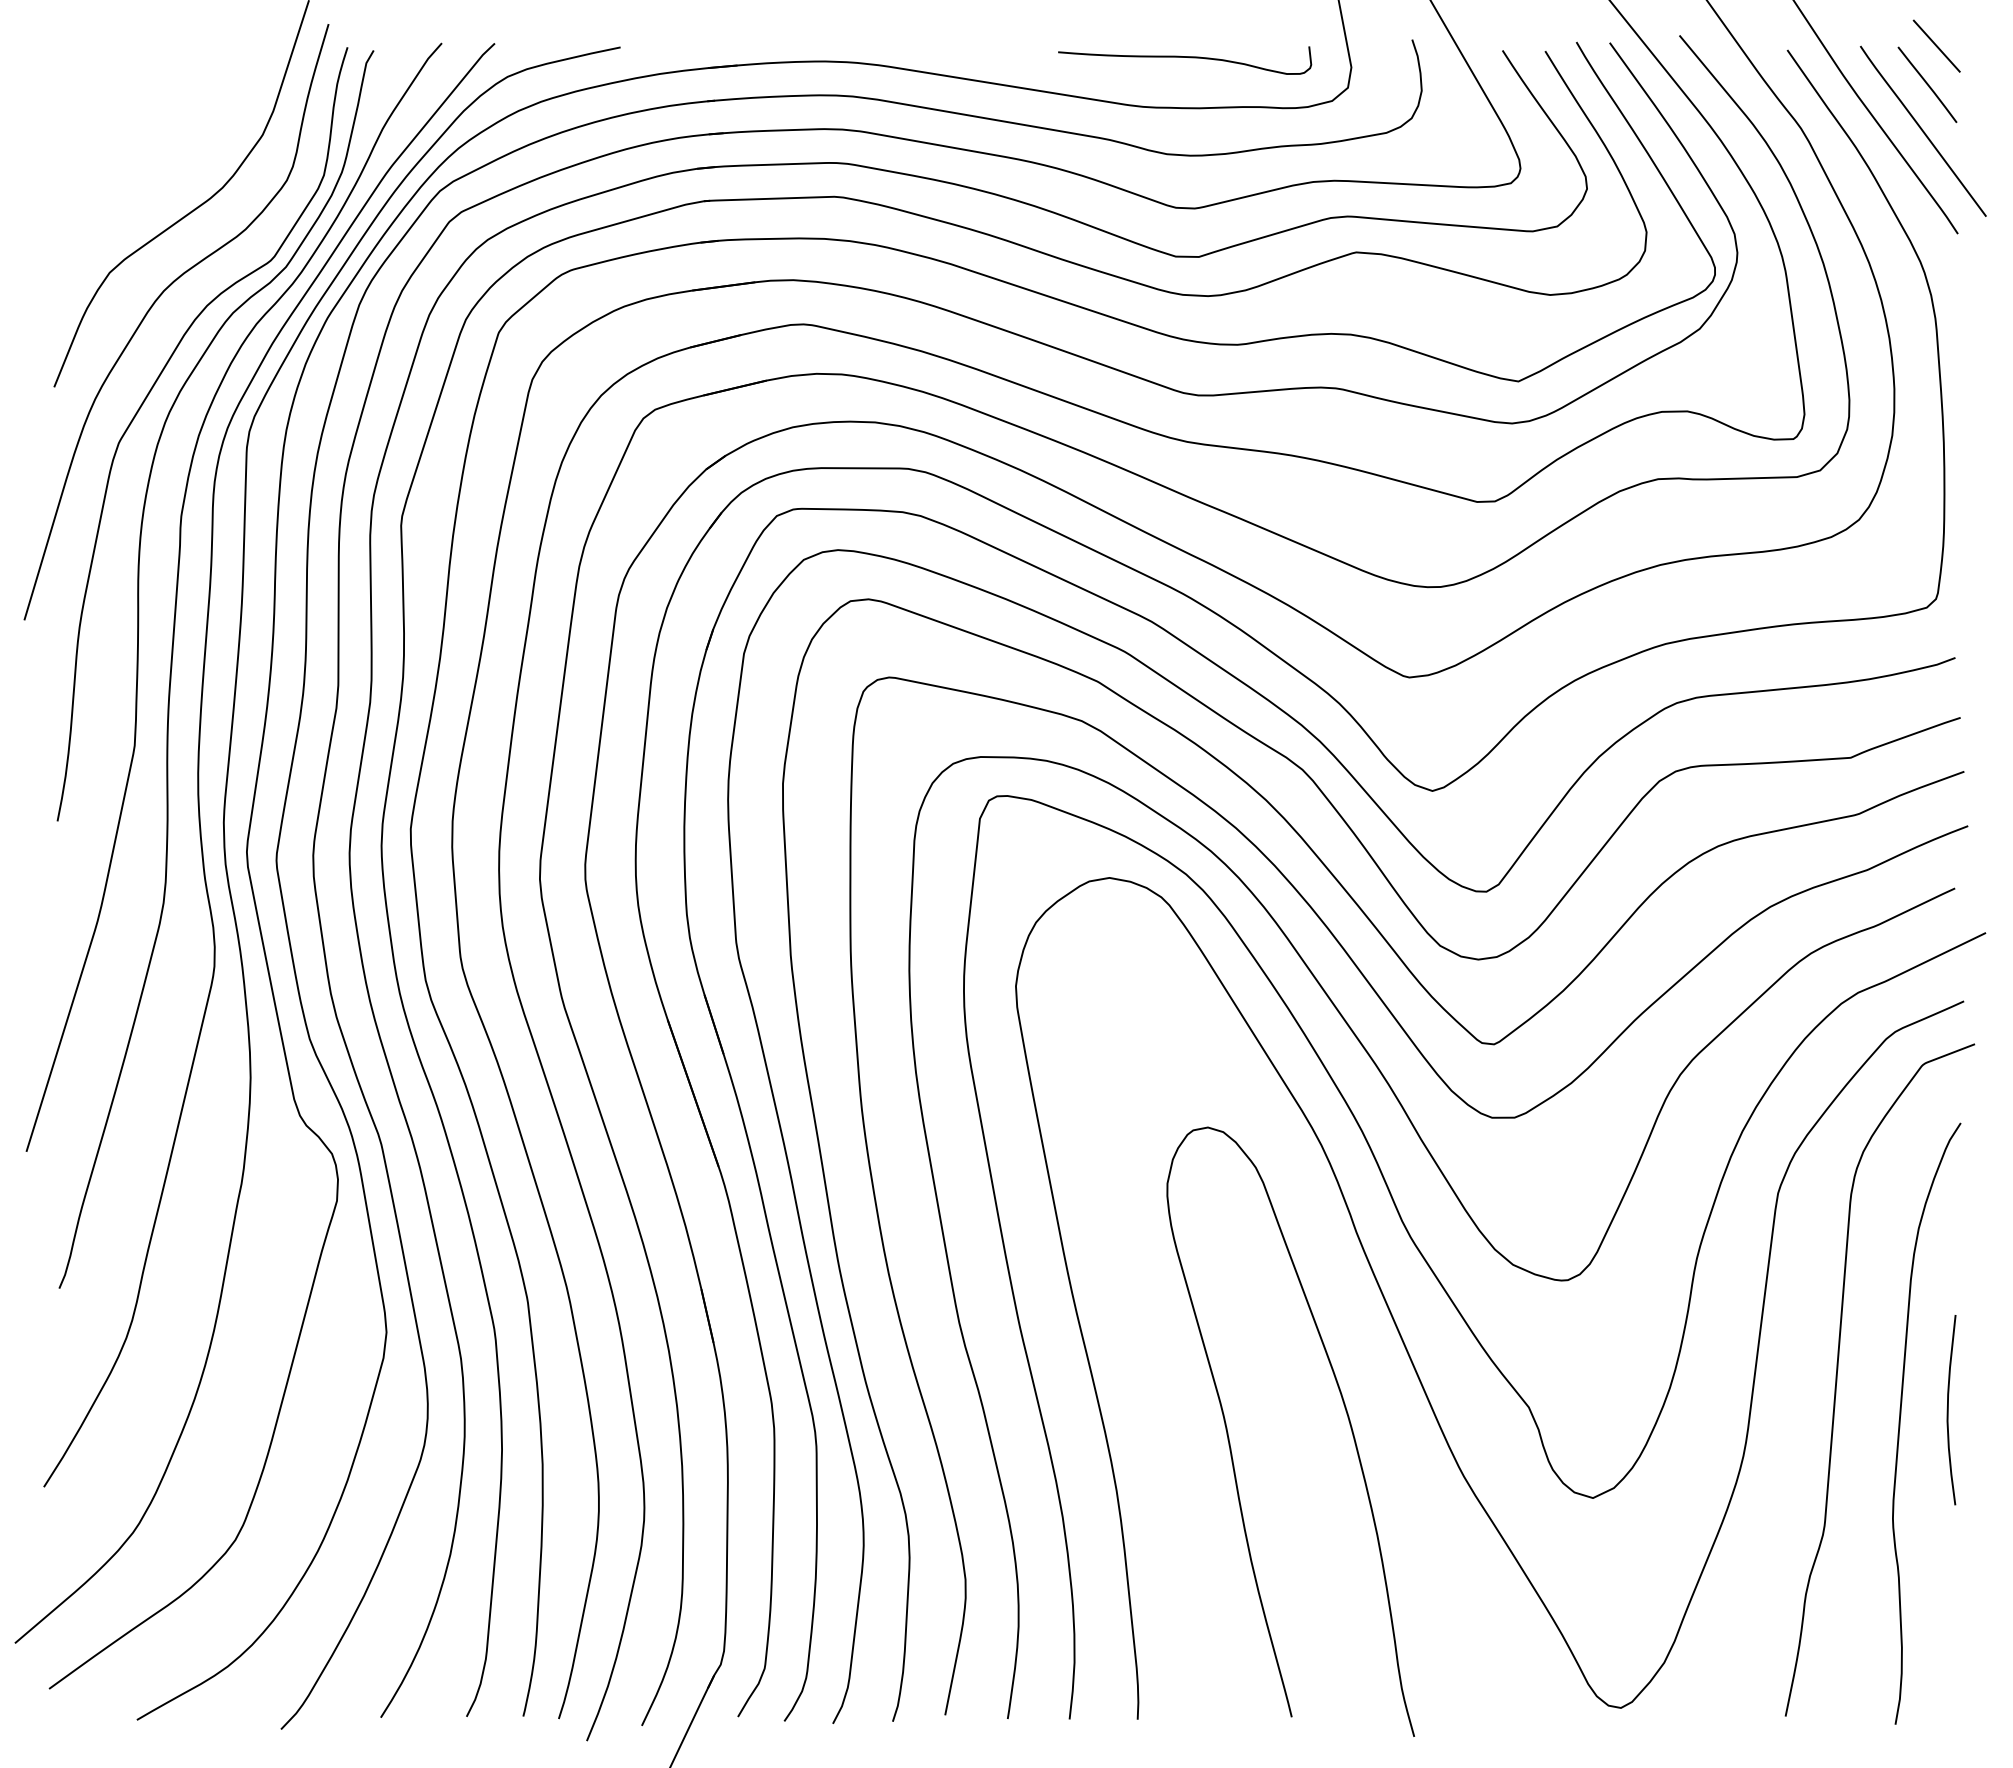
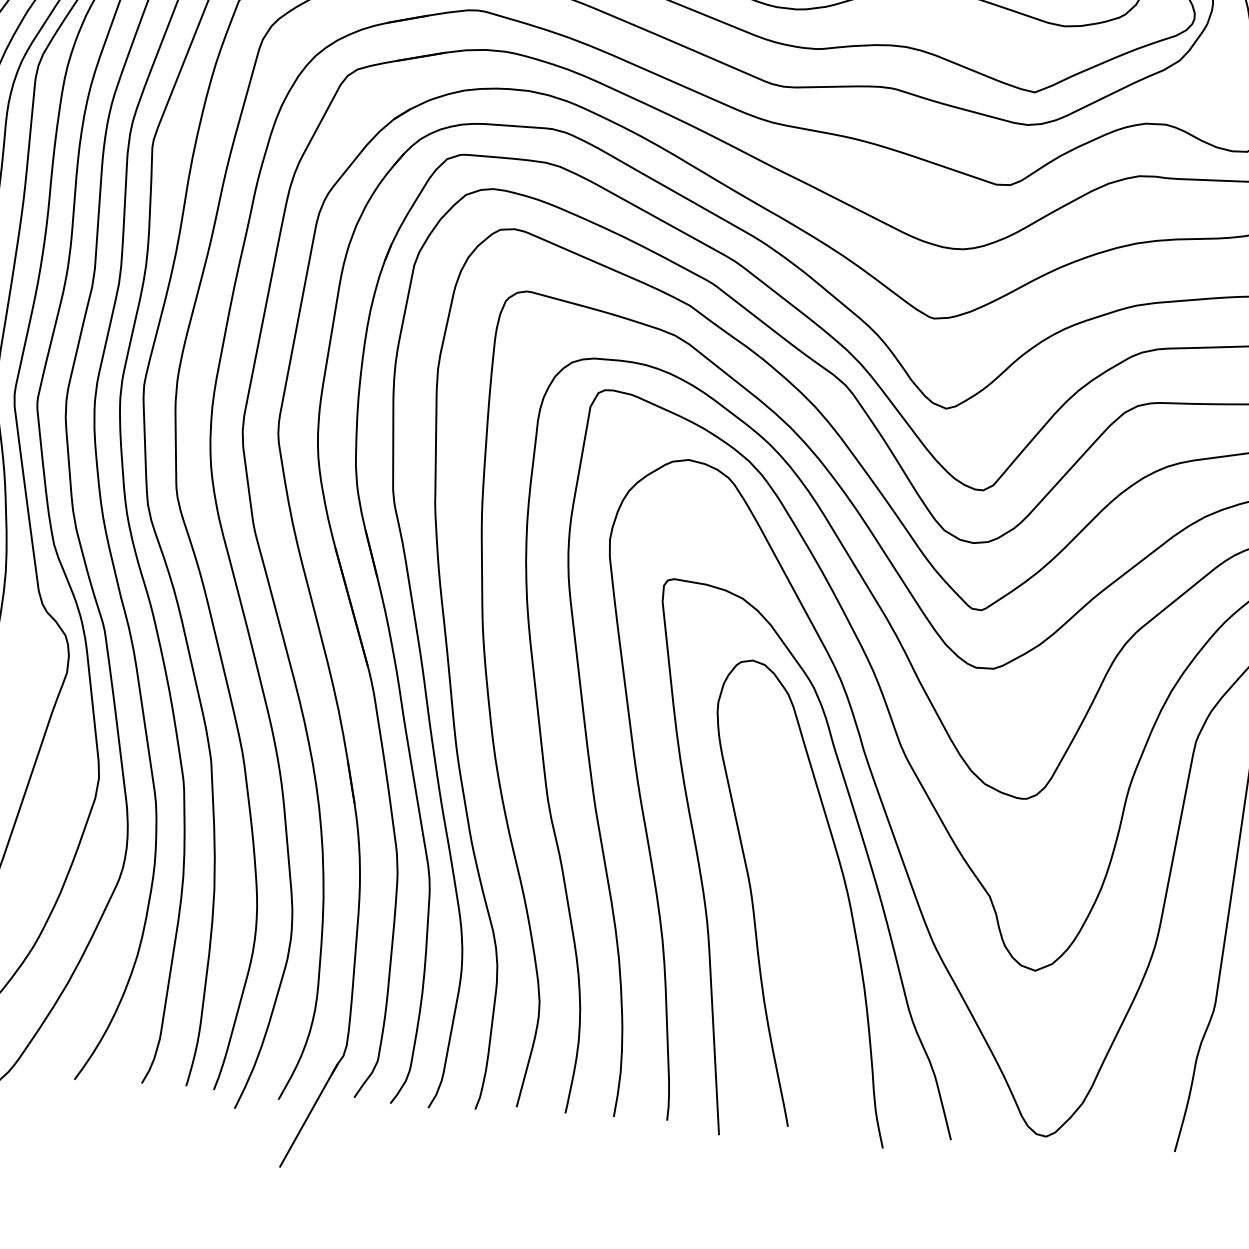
curve: (1364, 1353) -> (863, 845), added

